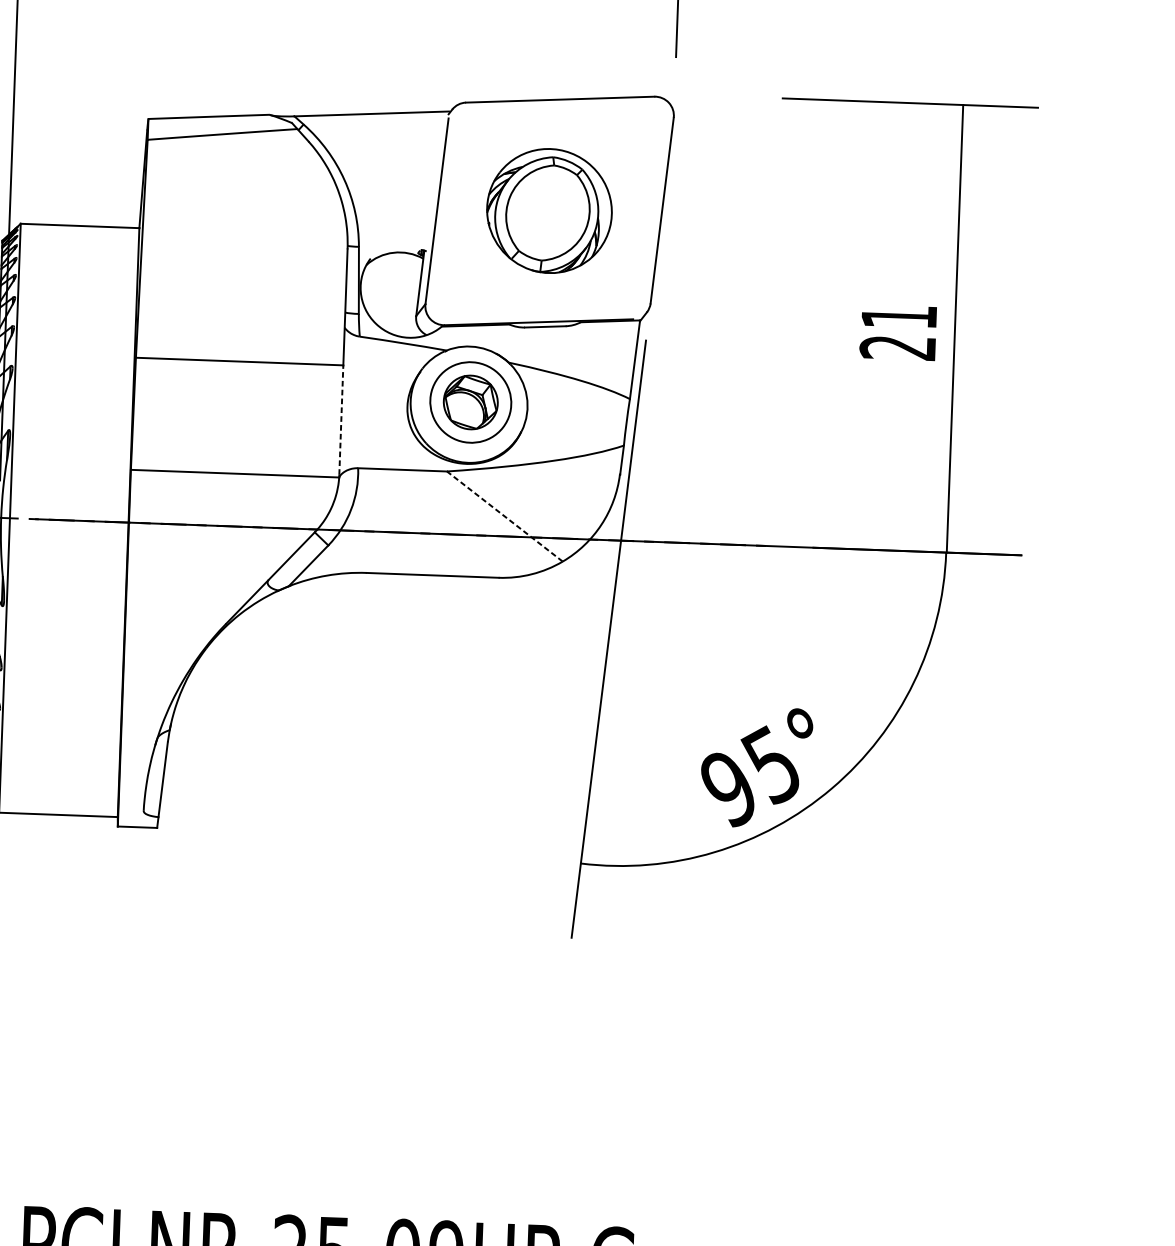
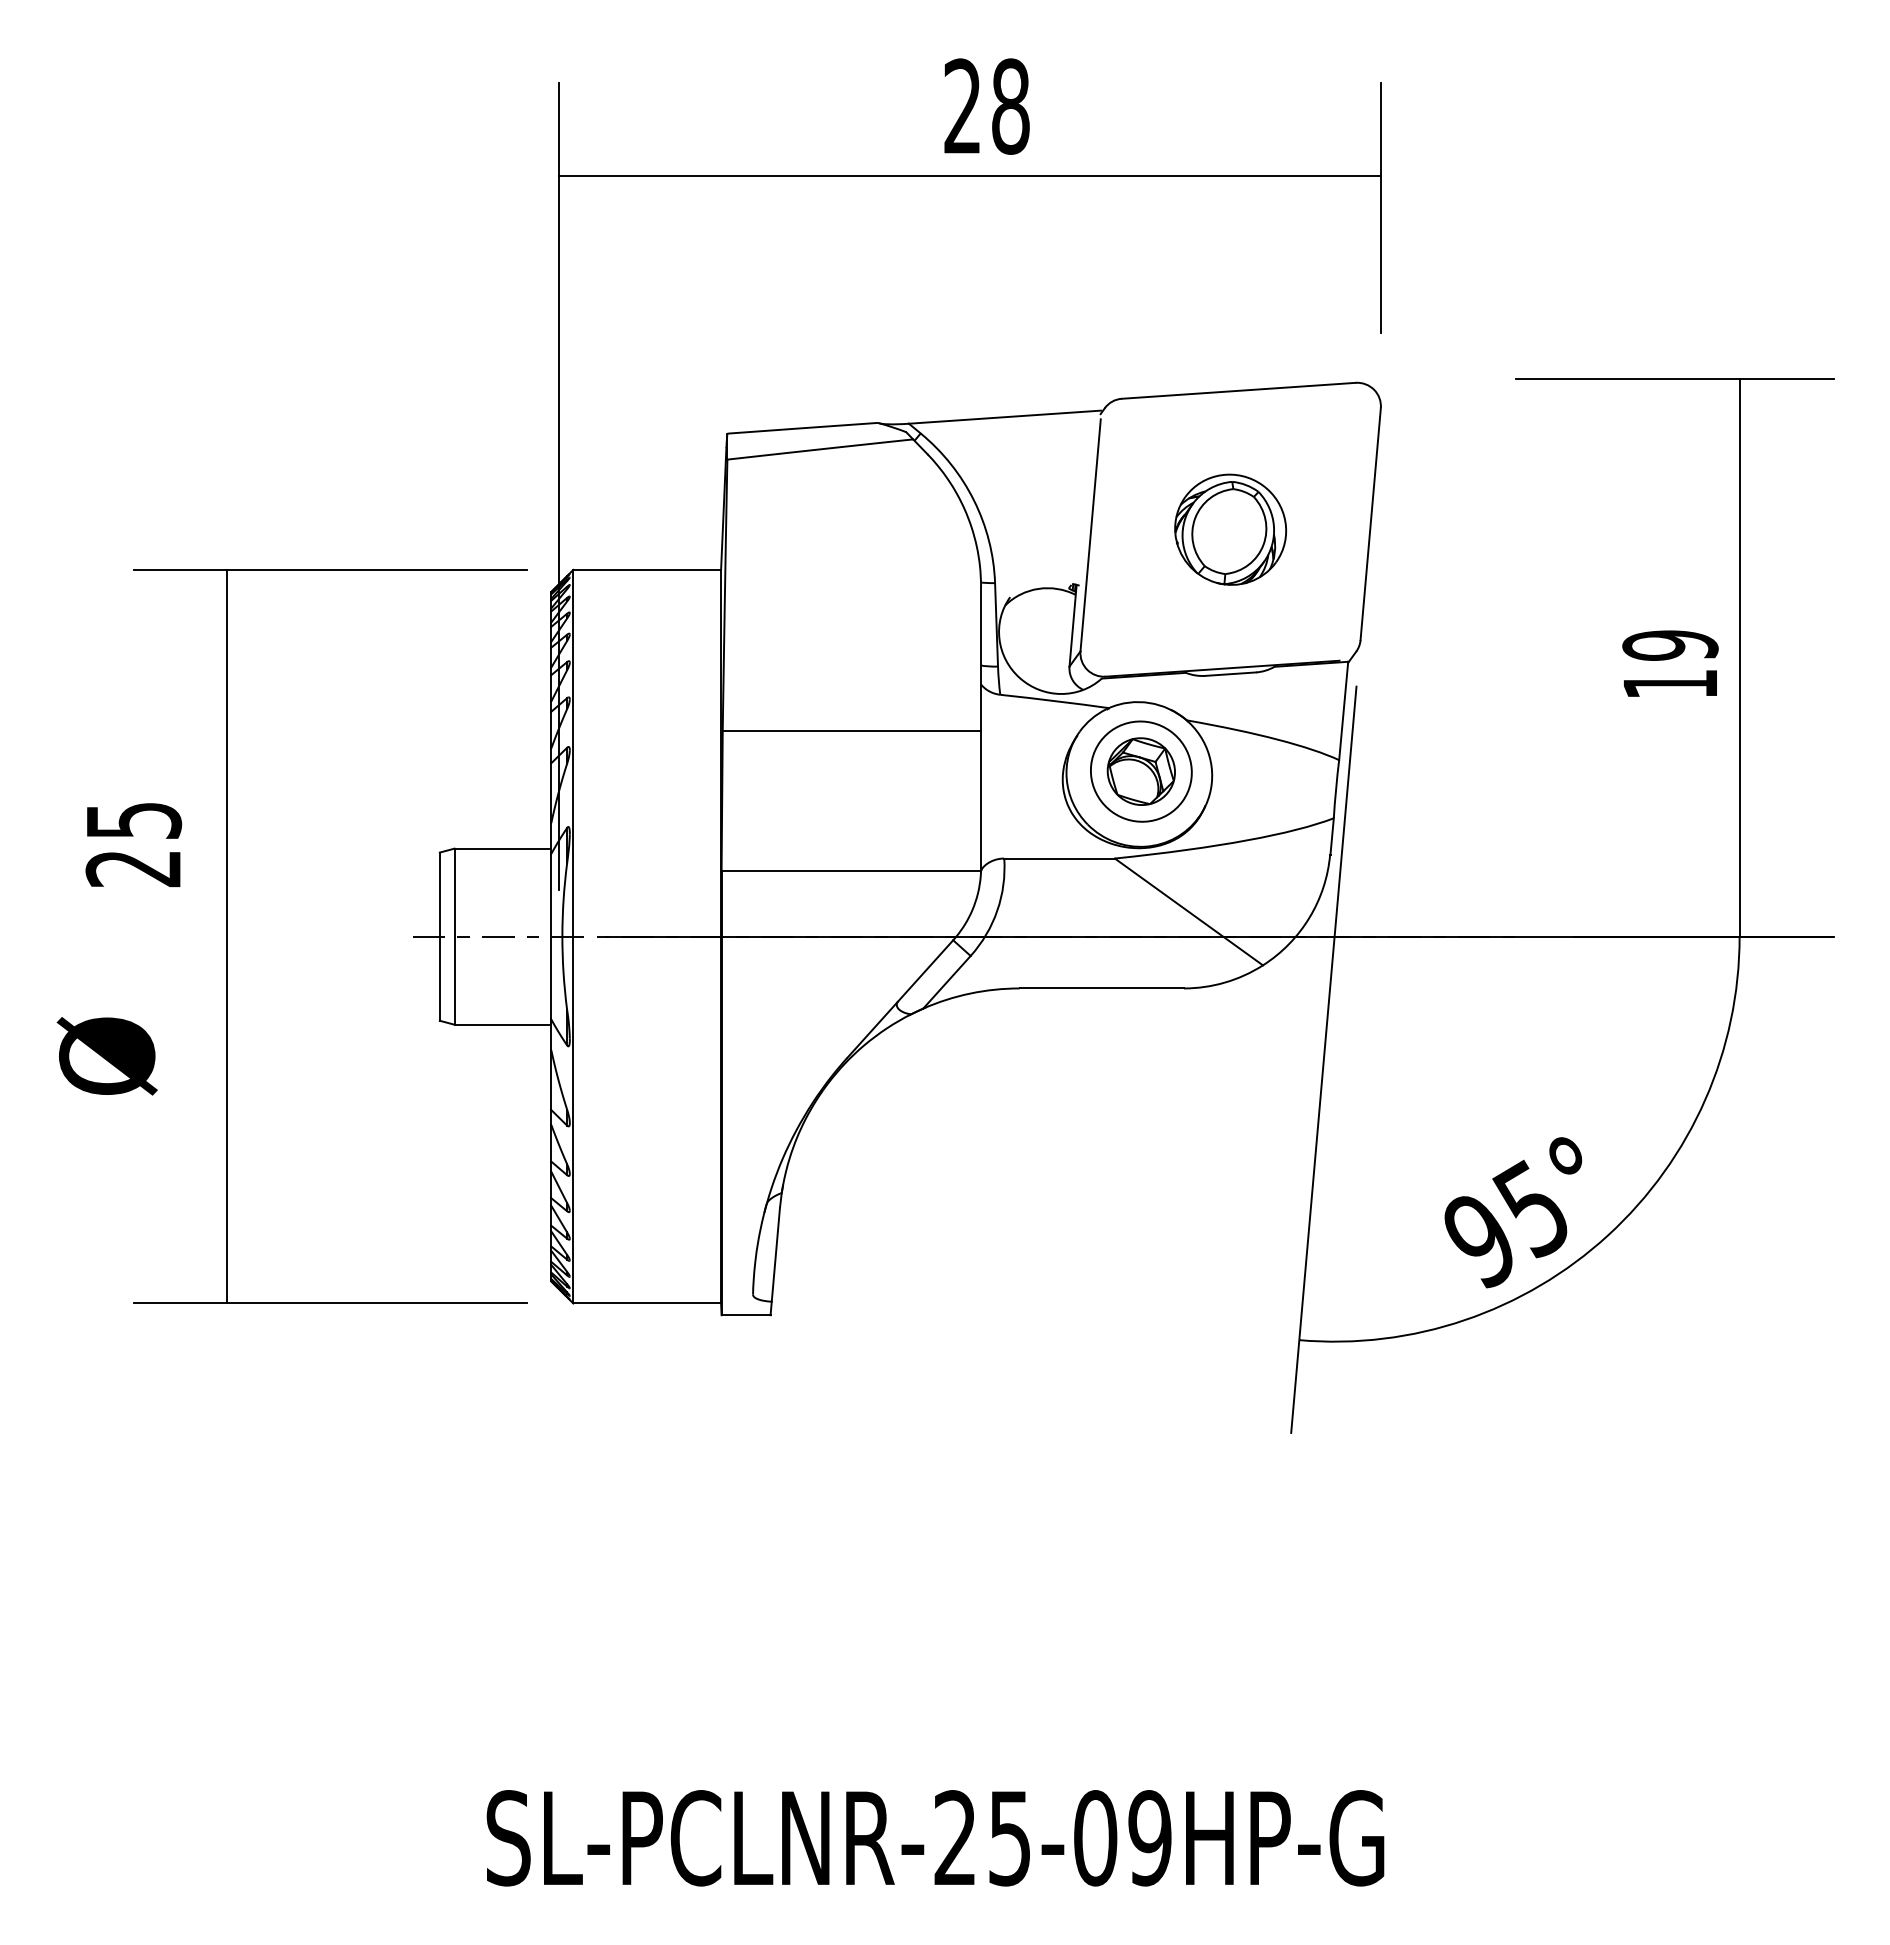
part: (549, 210) -> (1230, 529), size x0.71
text: (898, 332) -> (1670, 664), 21 -> 19
line: (341, 419) -> (981, 798), dashed -> solid
line: (504, 516) -> (1188, 911), dashed -> solid

